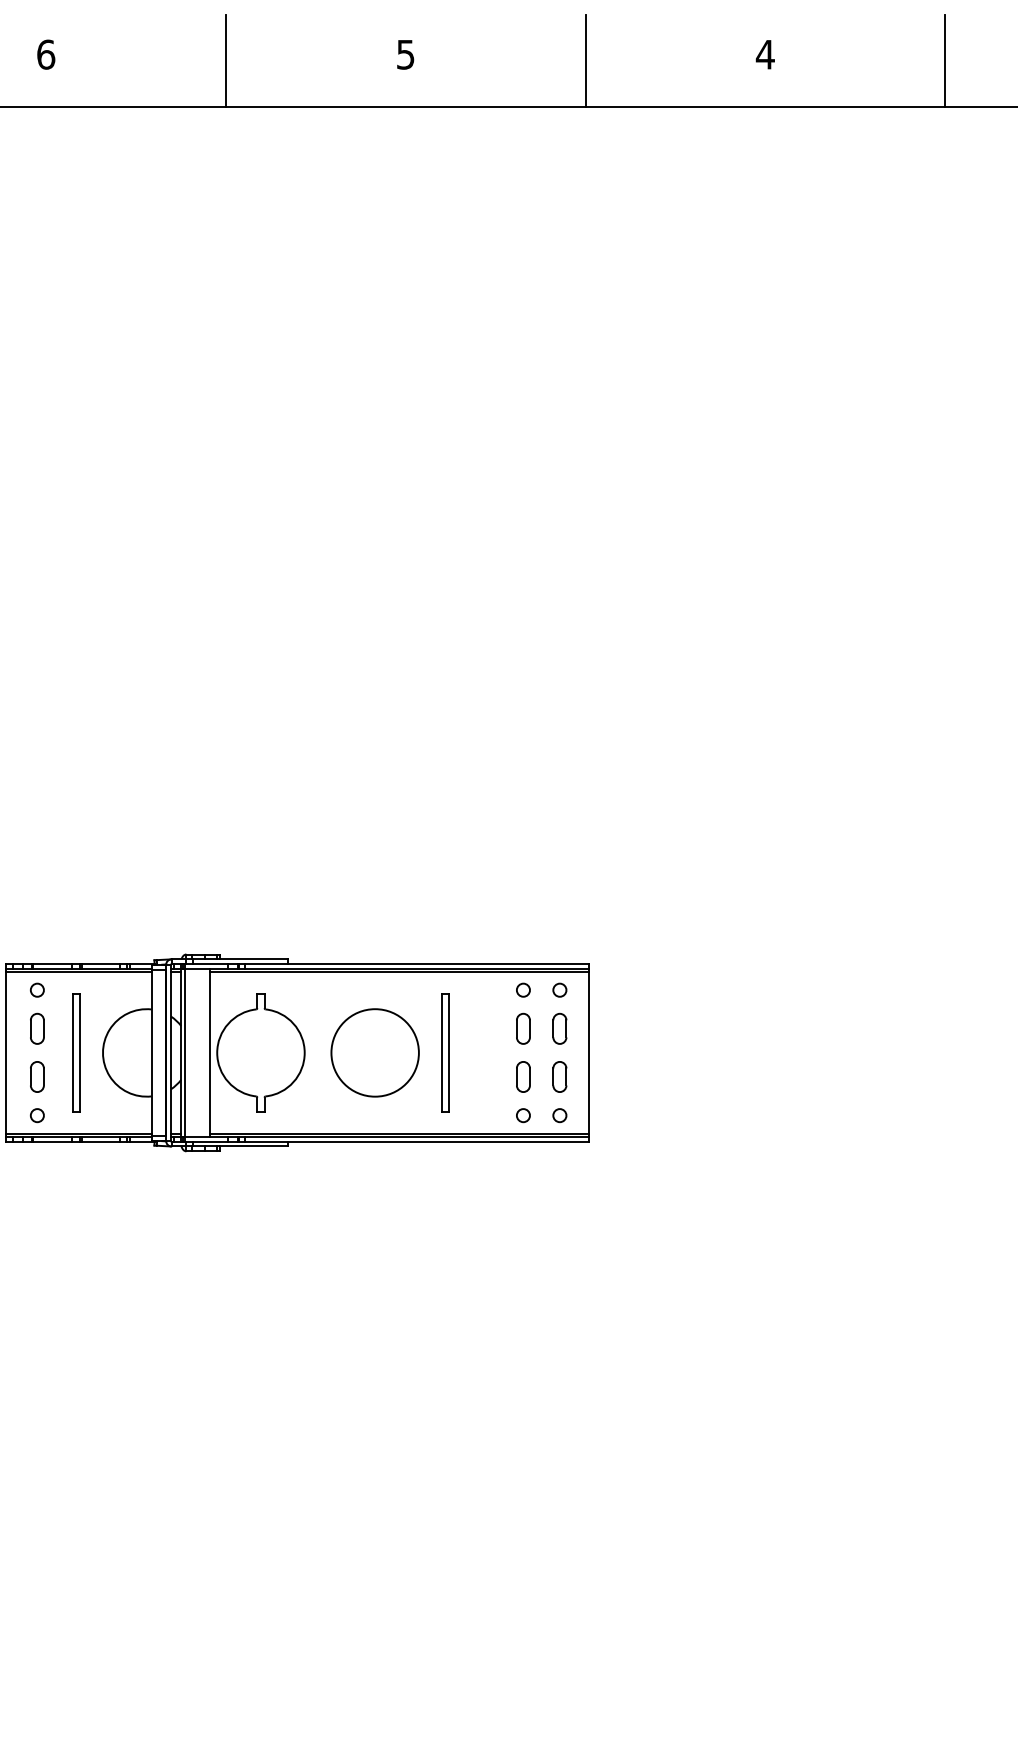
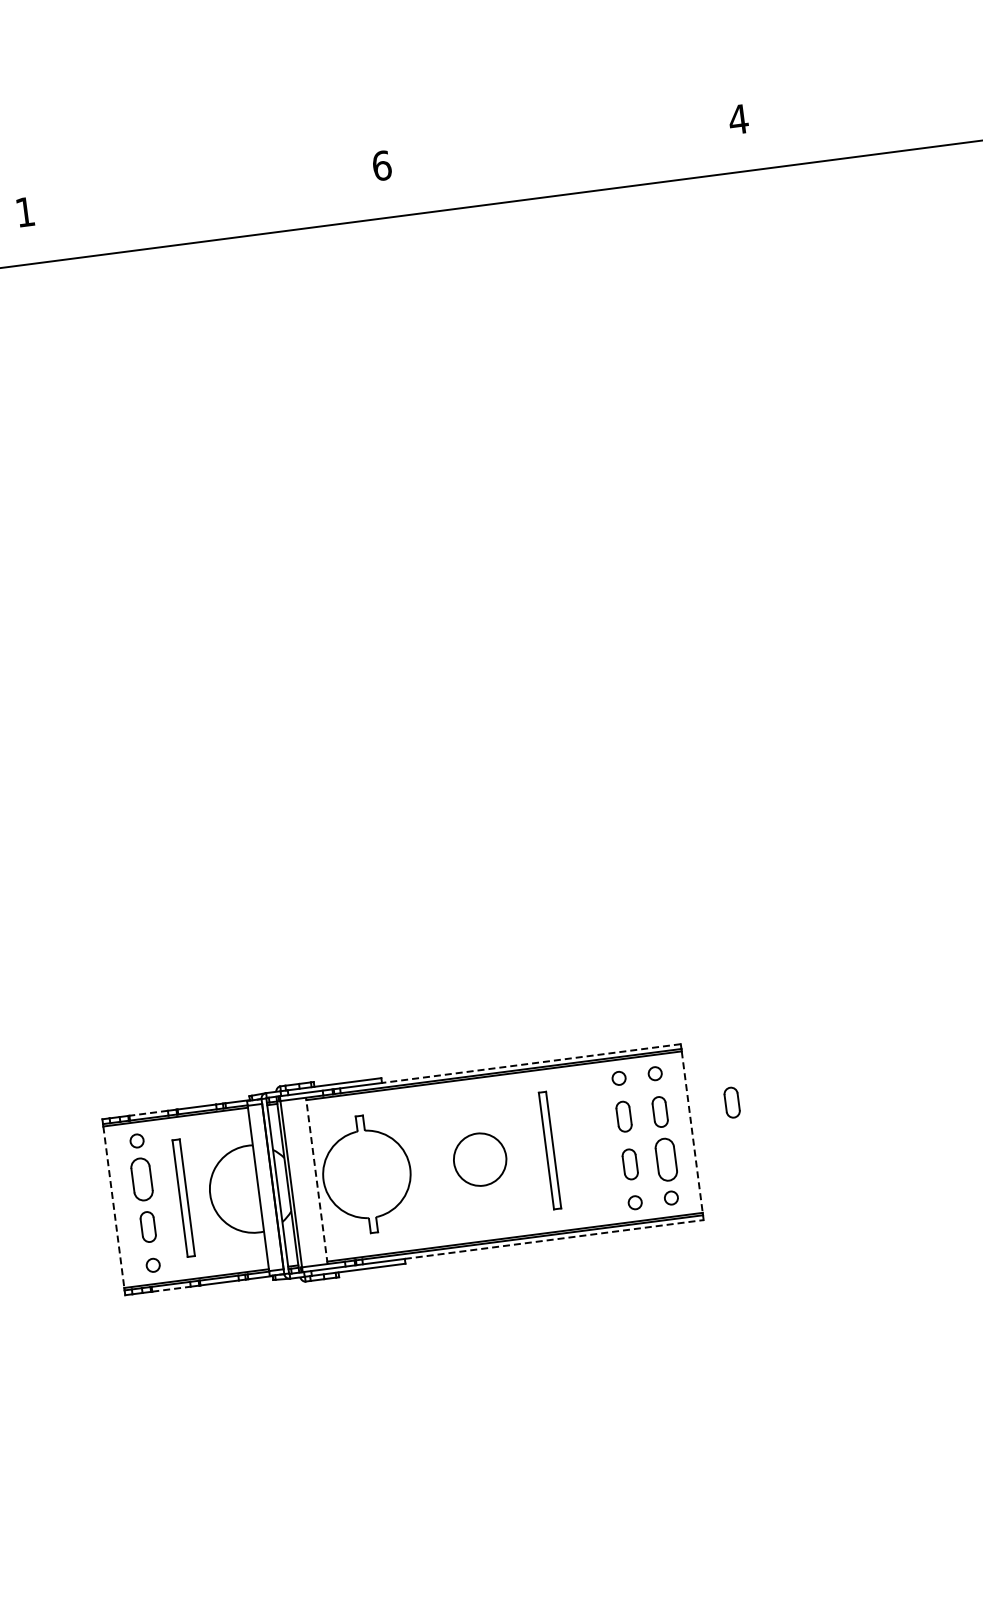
text: (46, 54) -> (25, 211), 6 -> 1
text: (405, 54) -> (381, 165), 5 -> 6
line: (226, 60) -> (204, 194), removed
line: (585, 60) -> (560, 148), removed
line: (945, 60) -> (917, 102), removed
line: (51, 964) -> (147, 1113), solid -> dashed
line: (438, 964) -> (531, 1063), solid -> dashed
part: (37, 1028) -> (142, 1178), size x1.4
part: (632, 1028) -> (732, 1102), added
line: (210, 1052) -> (316, 1180), solid -> dashed
circle: (374, 1052) -> (479, 1159), size x0.6
line: (5, 1053) -> (113, 1207), solid -> dashed
line: (589, 1053) -> (692, 1132), solid -> dashed
part: (559, 1076) -> (665, 1159), size x1.4
line: (52, 1141) -> (171, 1289), solid -> dashed
line: (438, 1141) -> (554, 1239), solid -> dashed

